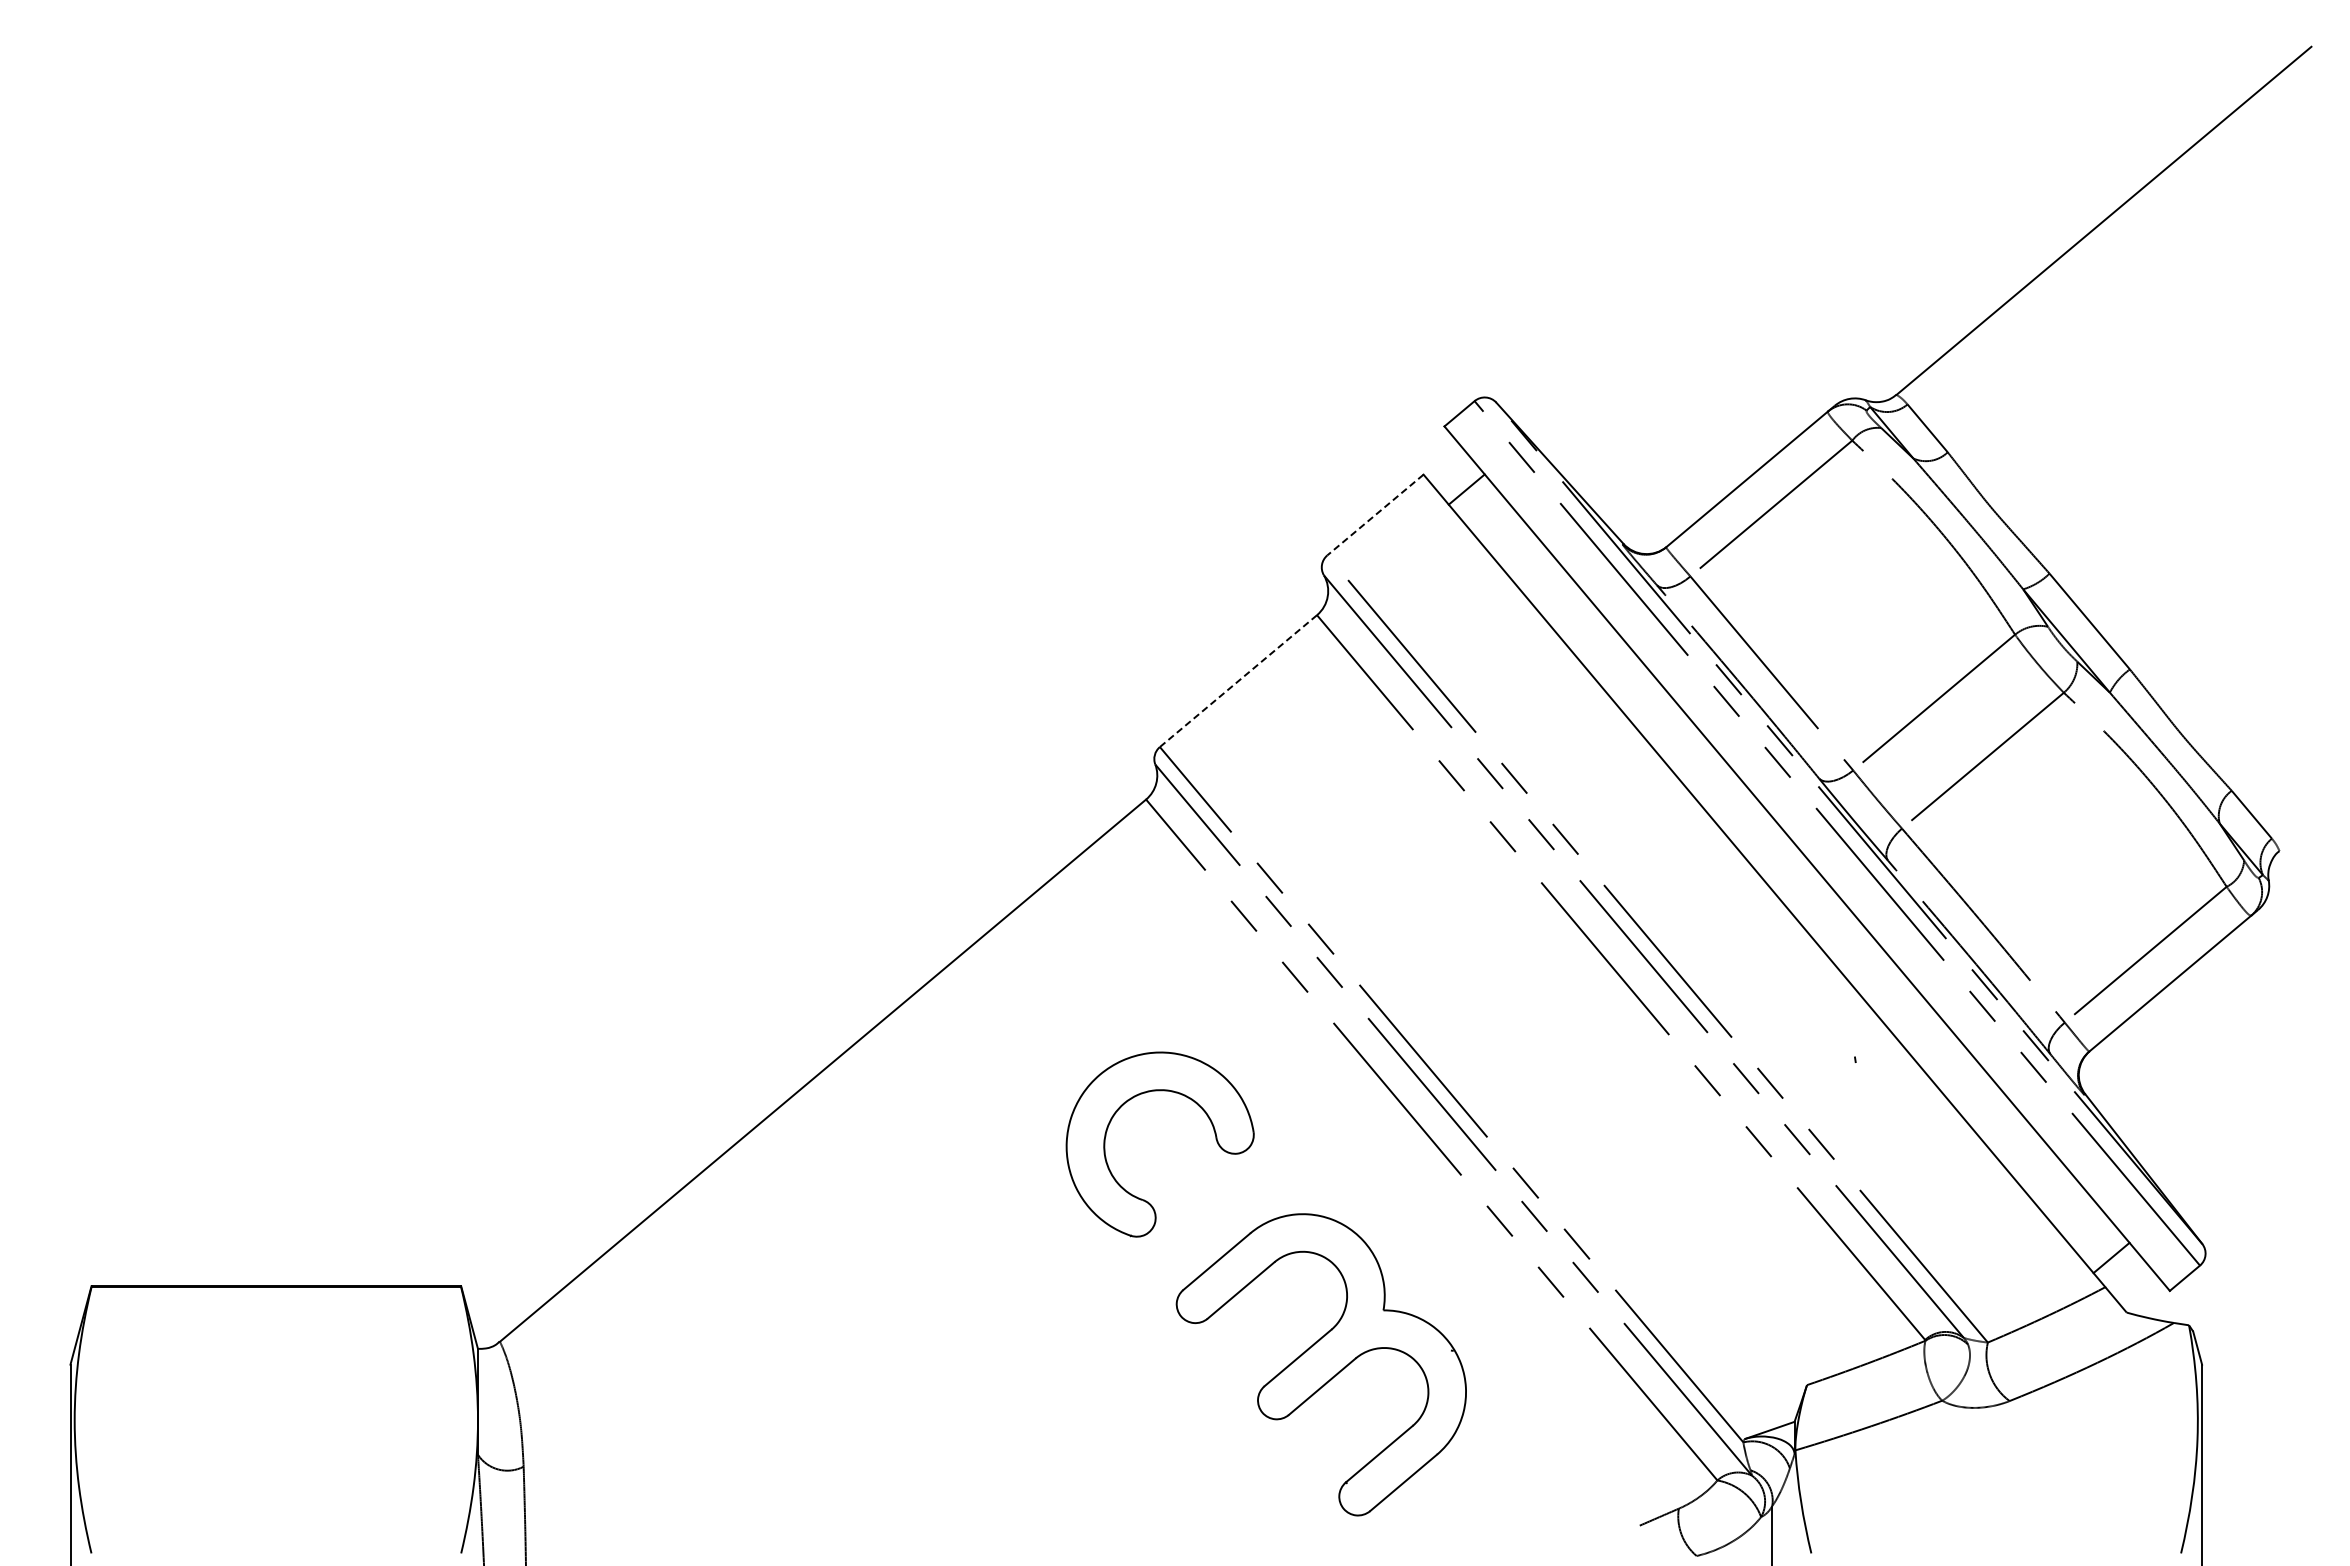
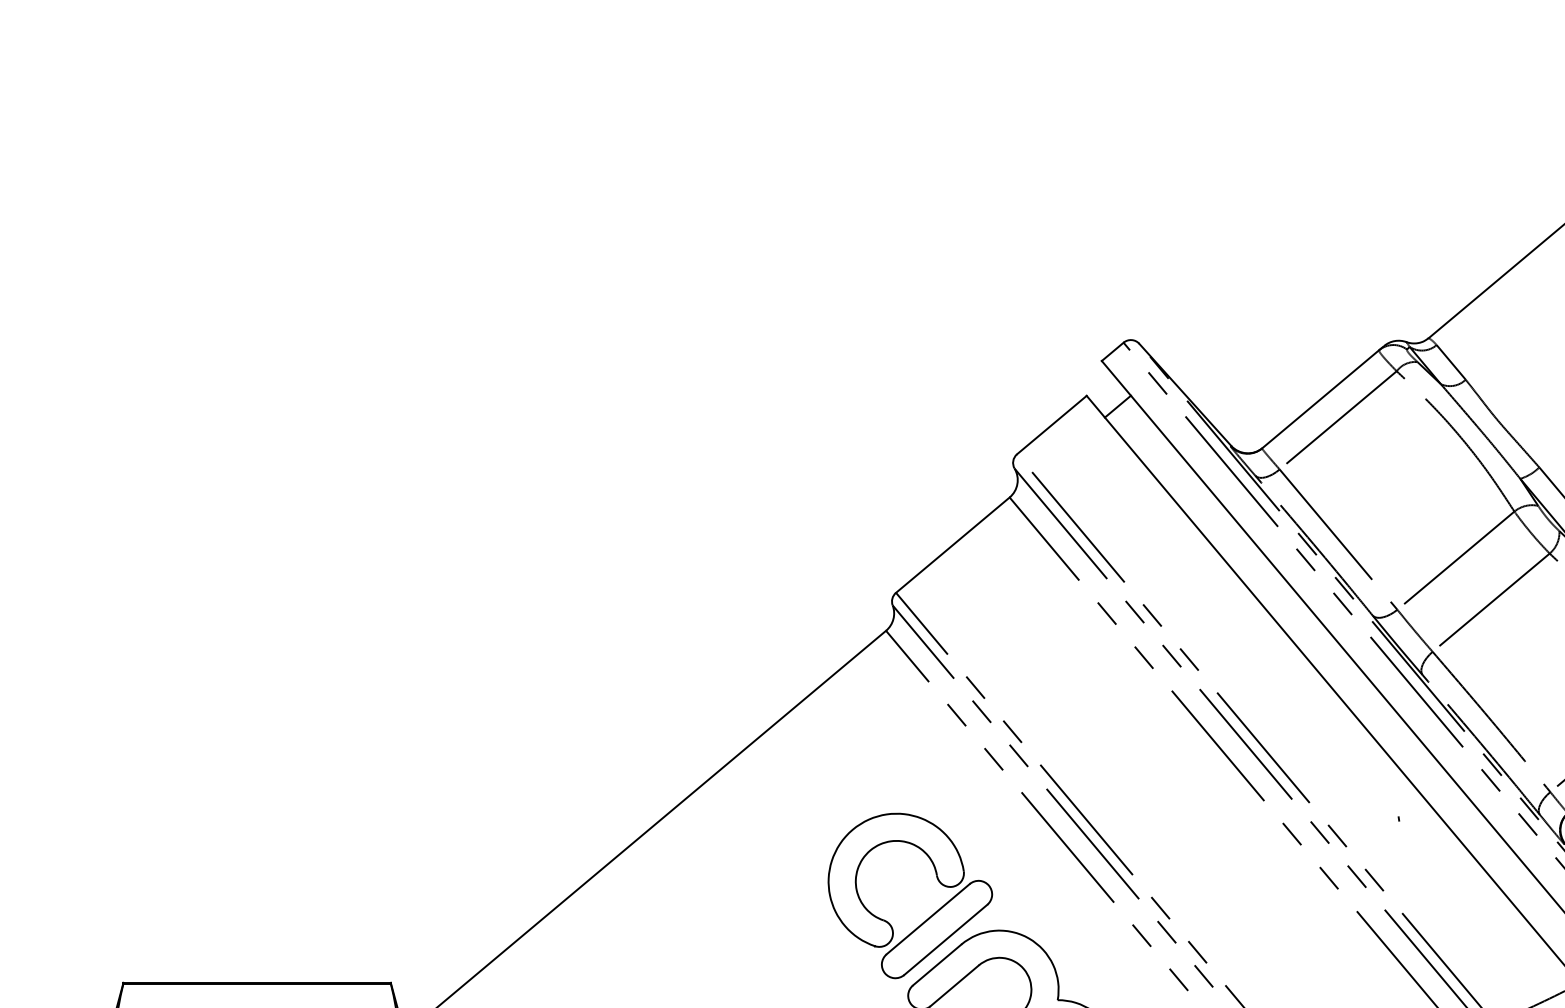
line: (1375, 515) -> (1051, 425), dashed -> solid
line: (1238, 681) -> (952, 545), dashed -> solid
part: (1216, 1212) -> (936, 929), added

